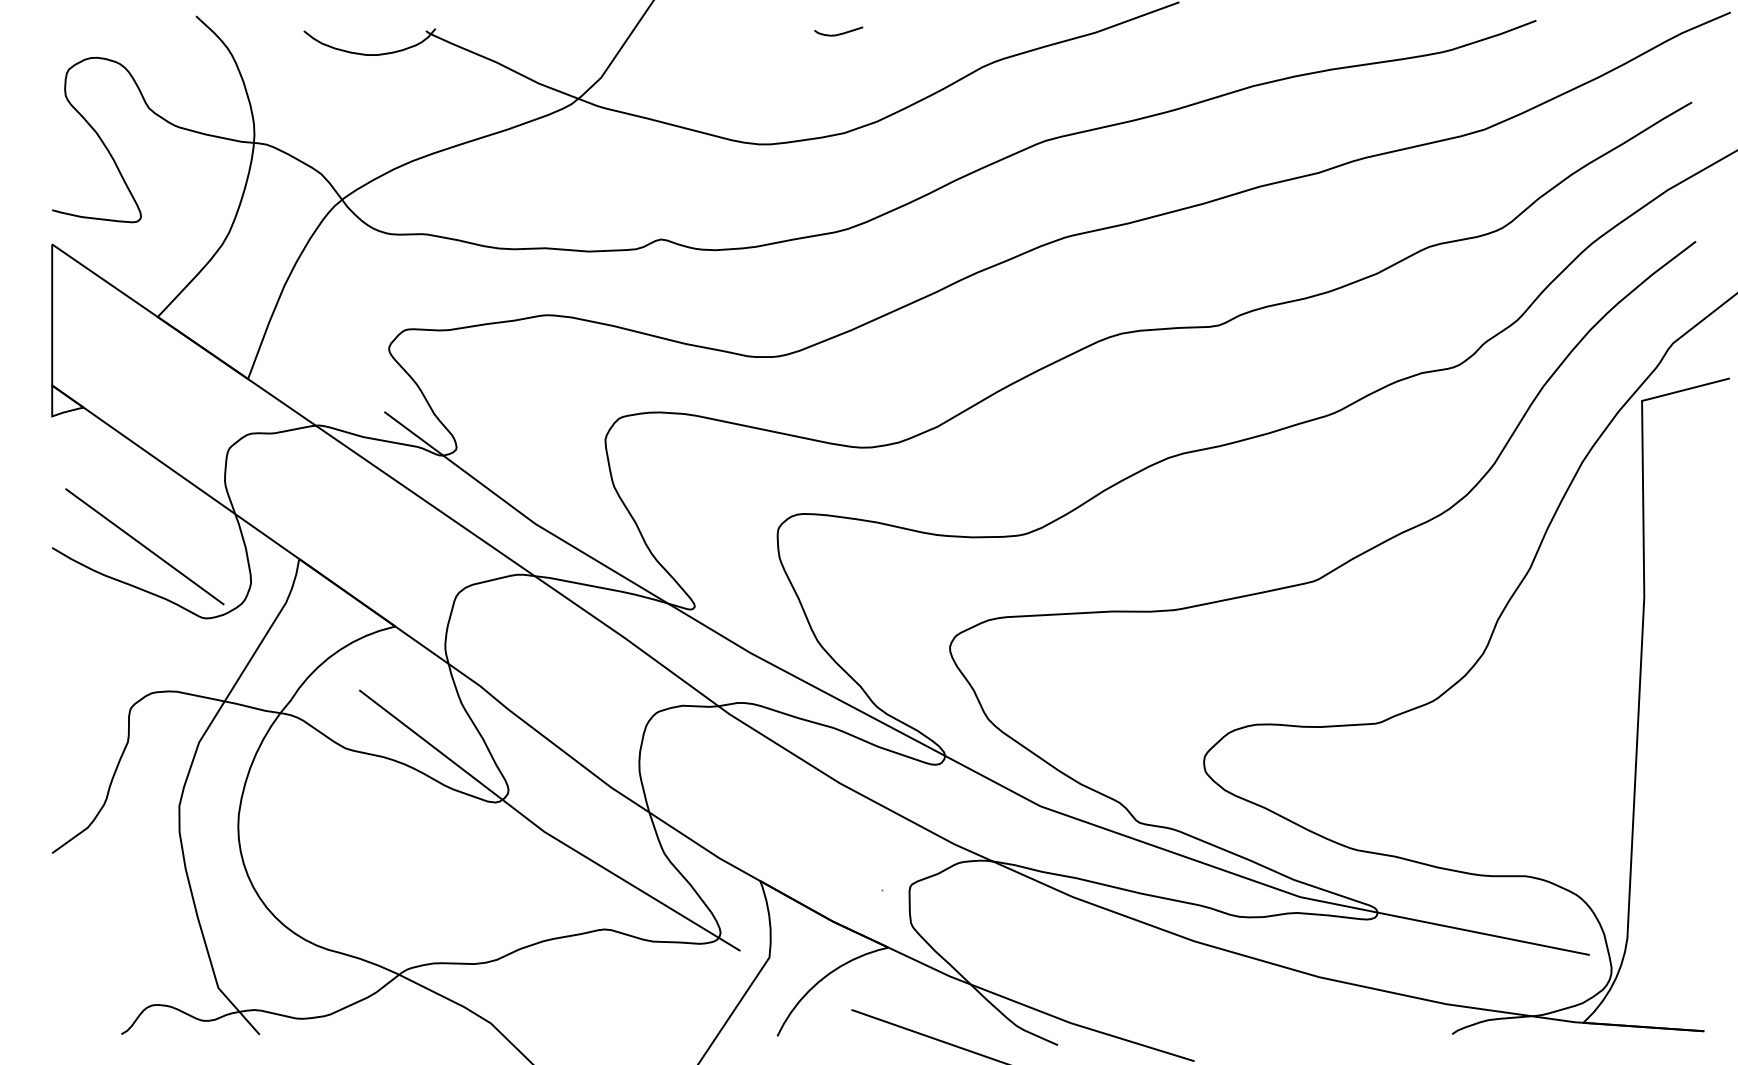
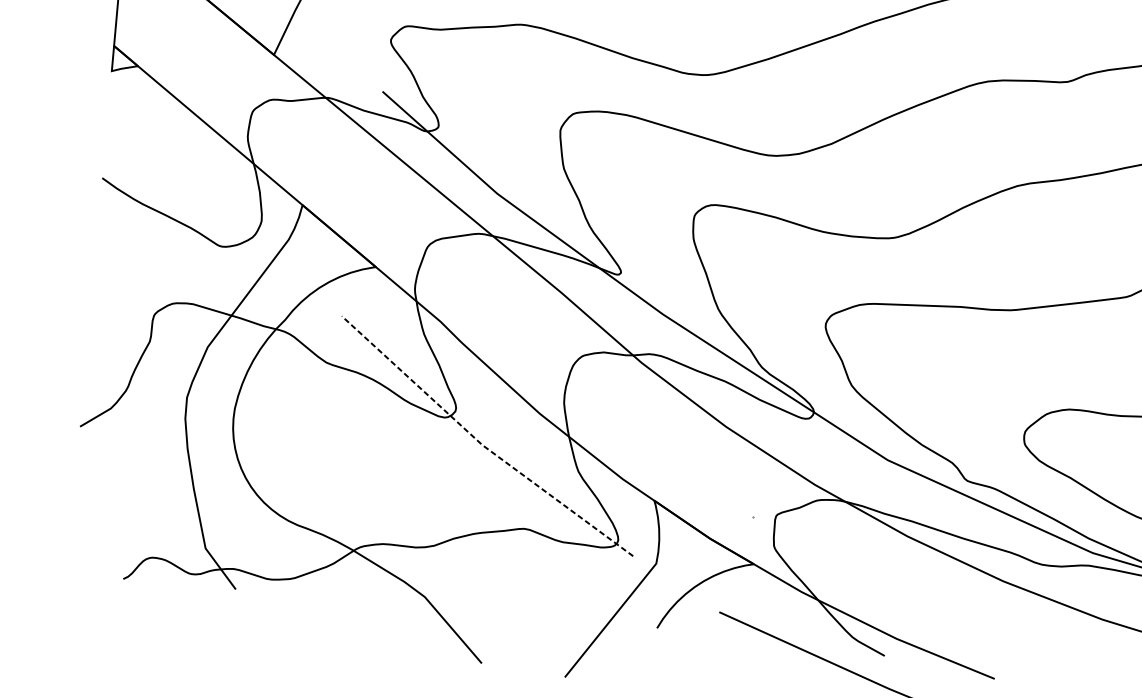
line: (144, 546) -> (177, 183), removed
line: (543, 830) -> (481, 443), solid -> dashed

